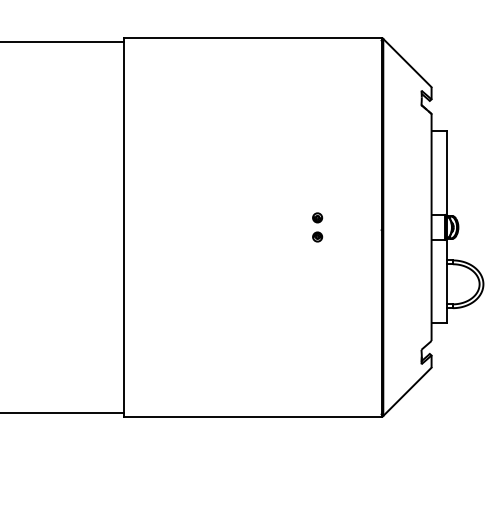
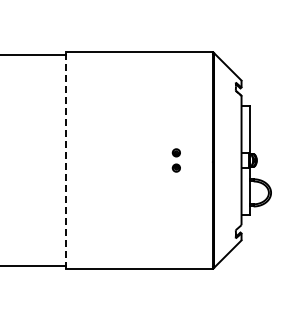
line: (124, 227) -> (66, 160), solid -> dashed
part: (317, 227) -> (176, 160), size x1.4

